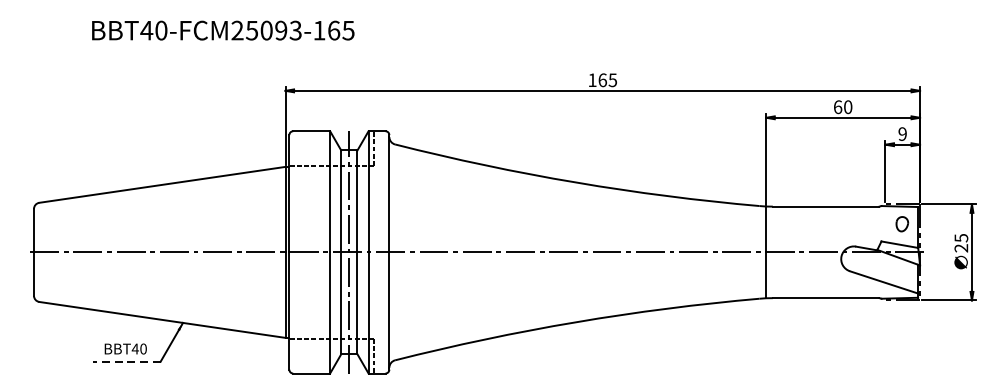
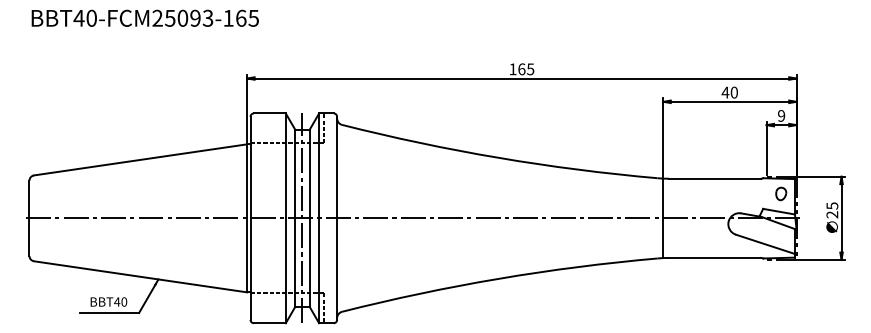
text: (222, 29) -> (144, 17), moved
text: (837, 107) -> (725, 92), 60 -> 40
line: (126, 361) -> (109, 312), dashed -> solid

